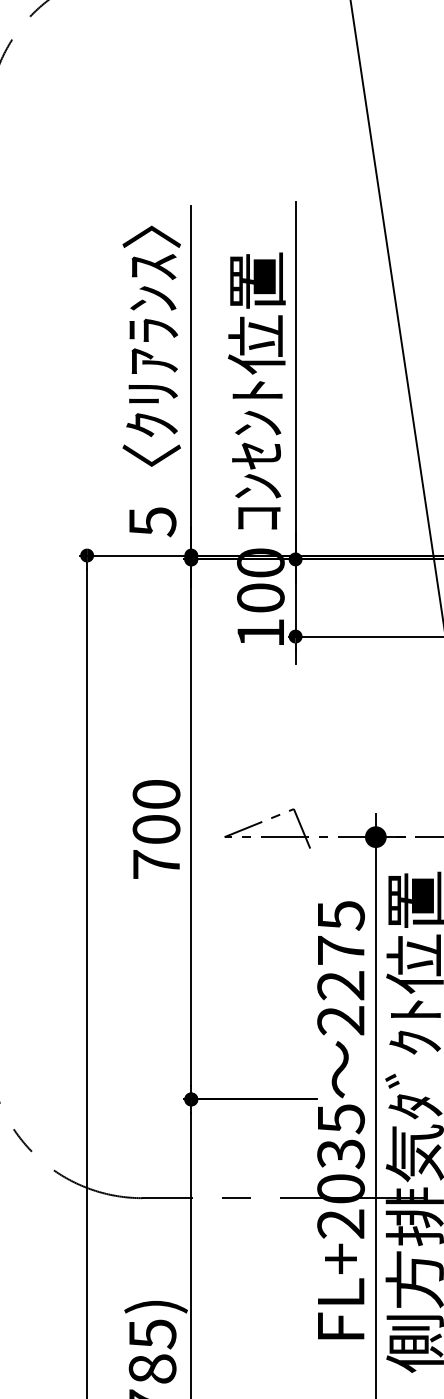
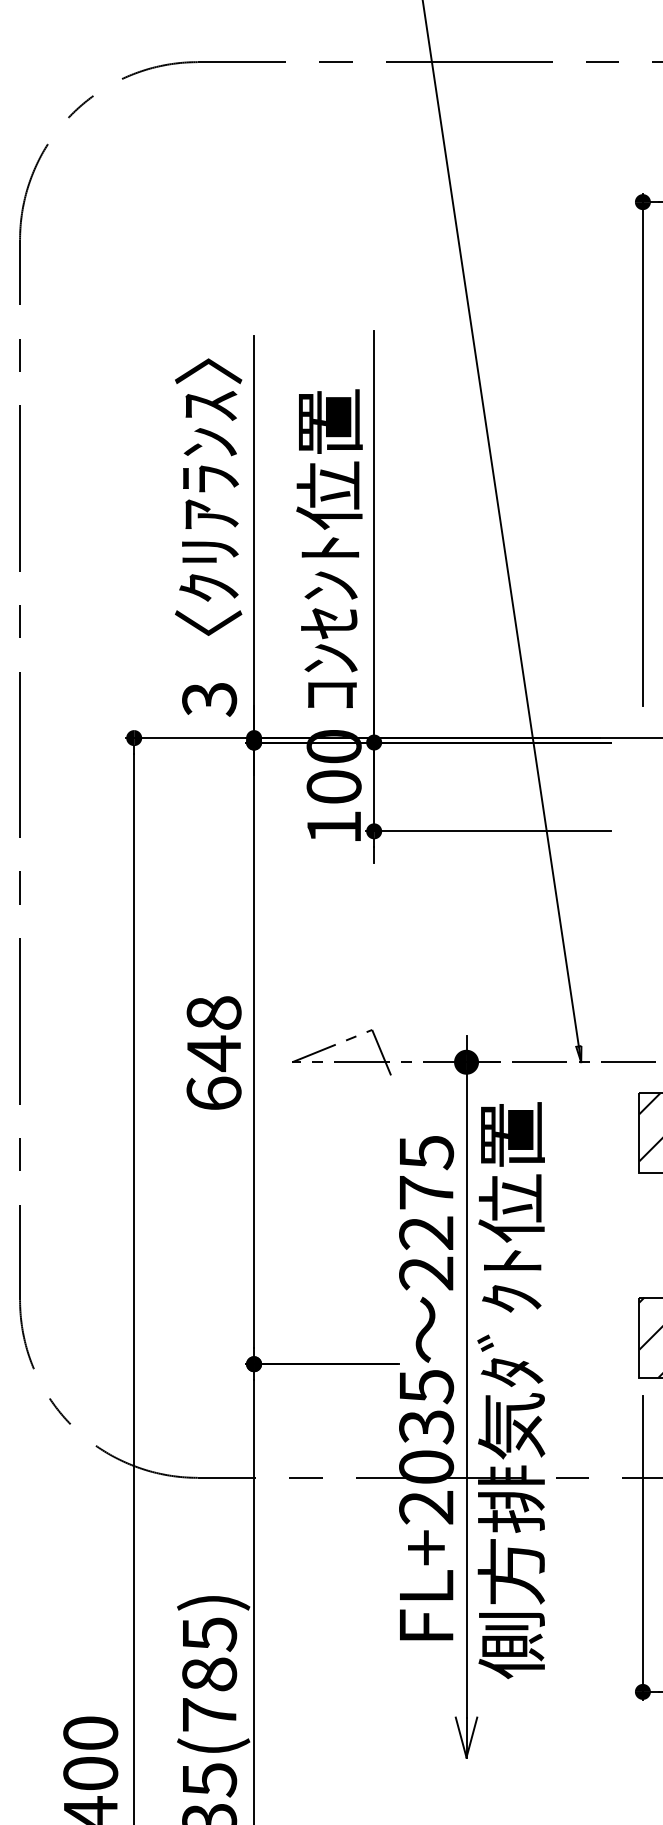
text: (152, 522) -> (209, 699), 5 -> 3
text: (156, 829) -> (213, 1053), 700 -> 648

